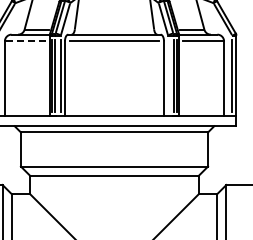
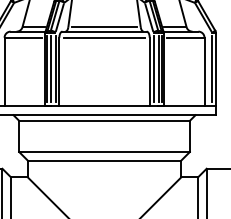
line: (114, 29) -> (104, 26), added
line: (25, 41) -> (23, 37), dashed -> solid
line: (168, 75) -> (153, 68), added

